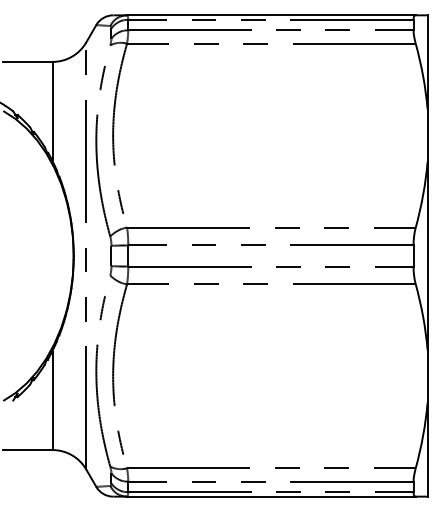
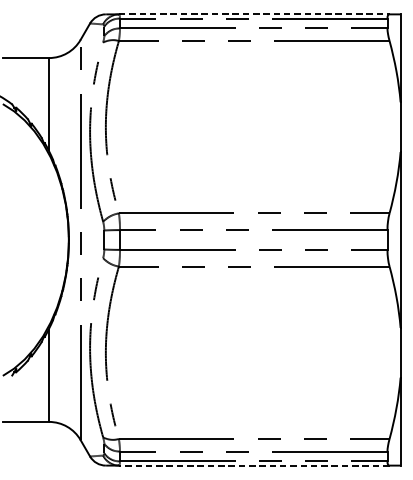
line: (271, 15) -> (254, 14), solid -> dashed
line: (270, 496) -> (253, 465), solid -> dashed

